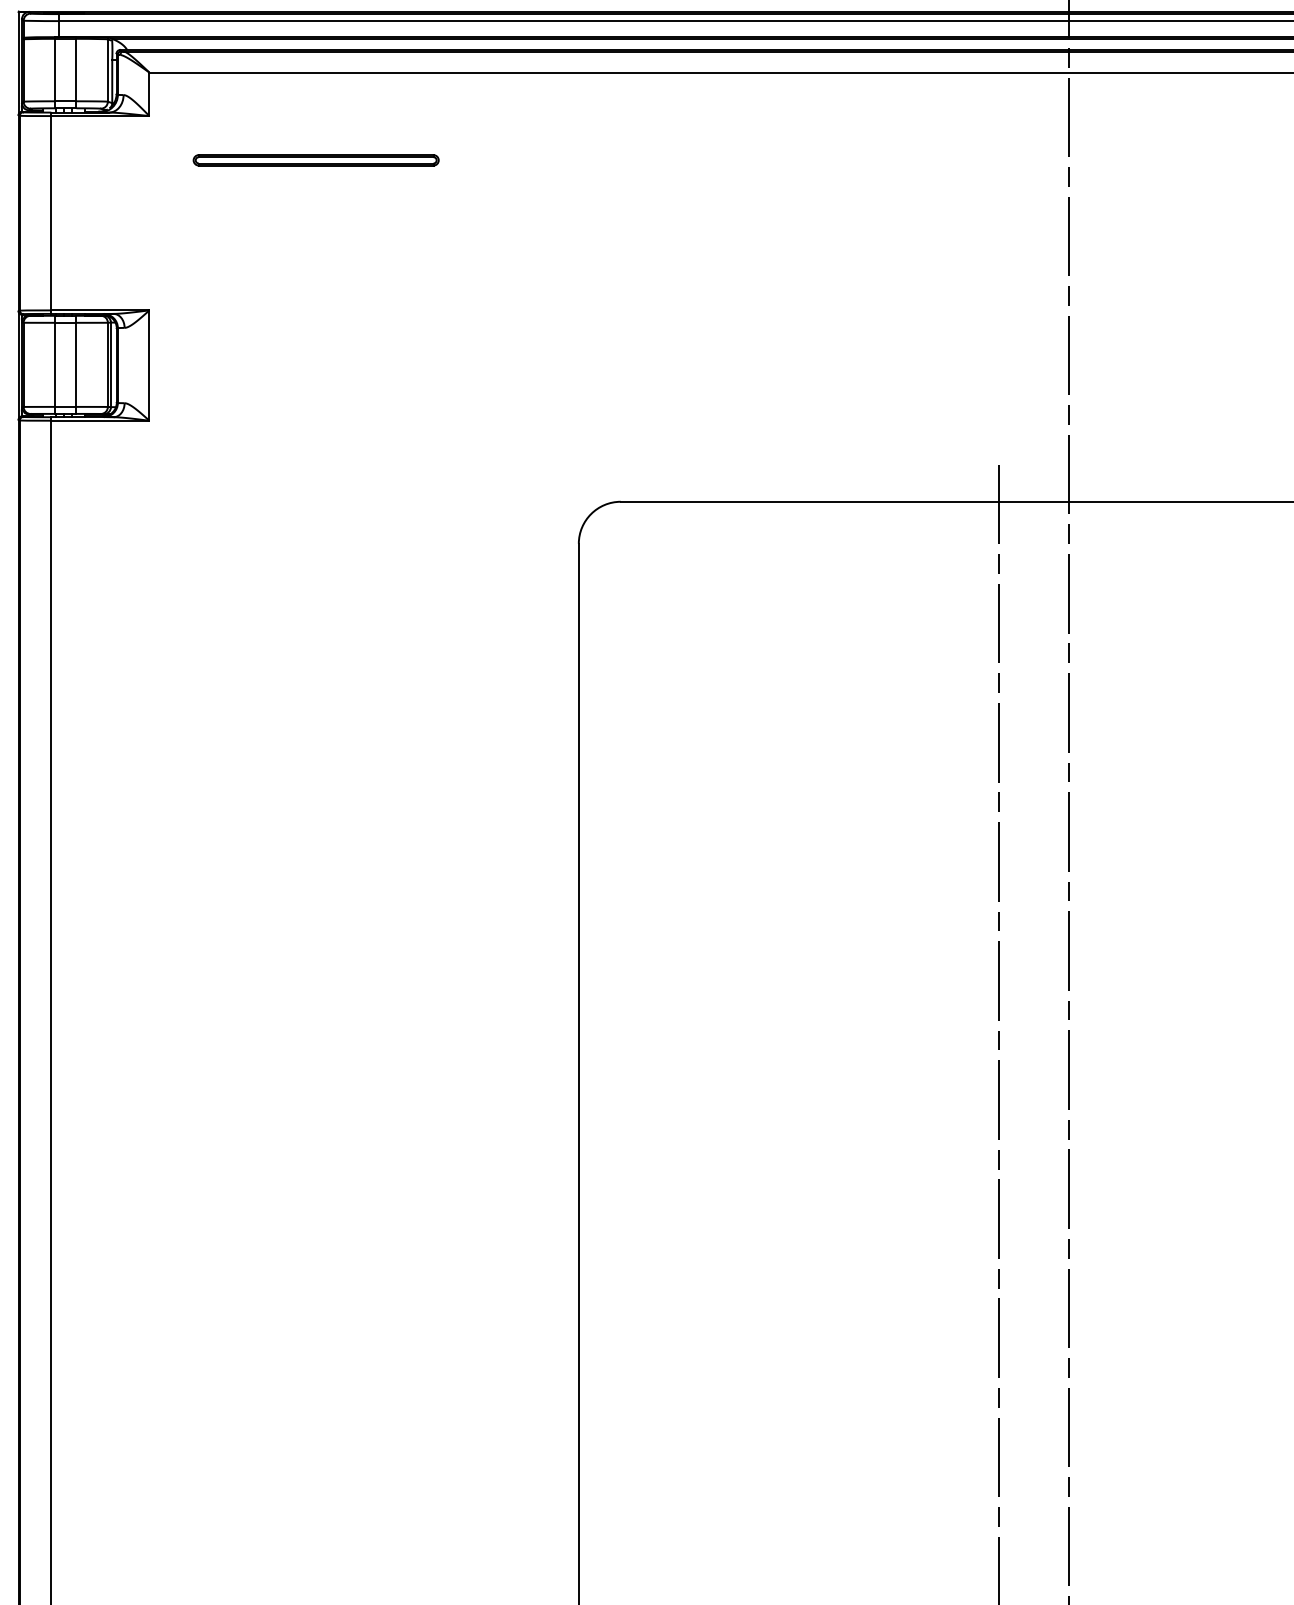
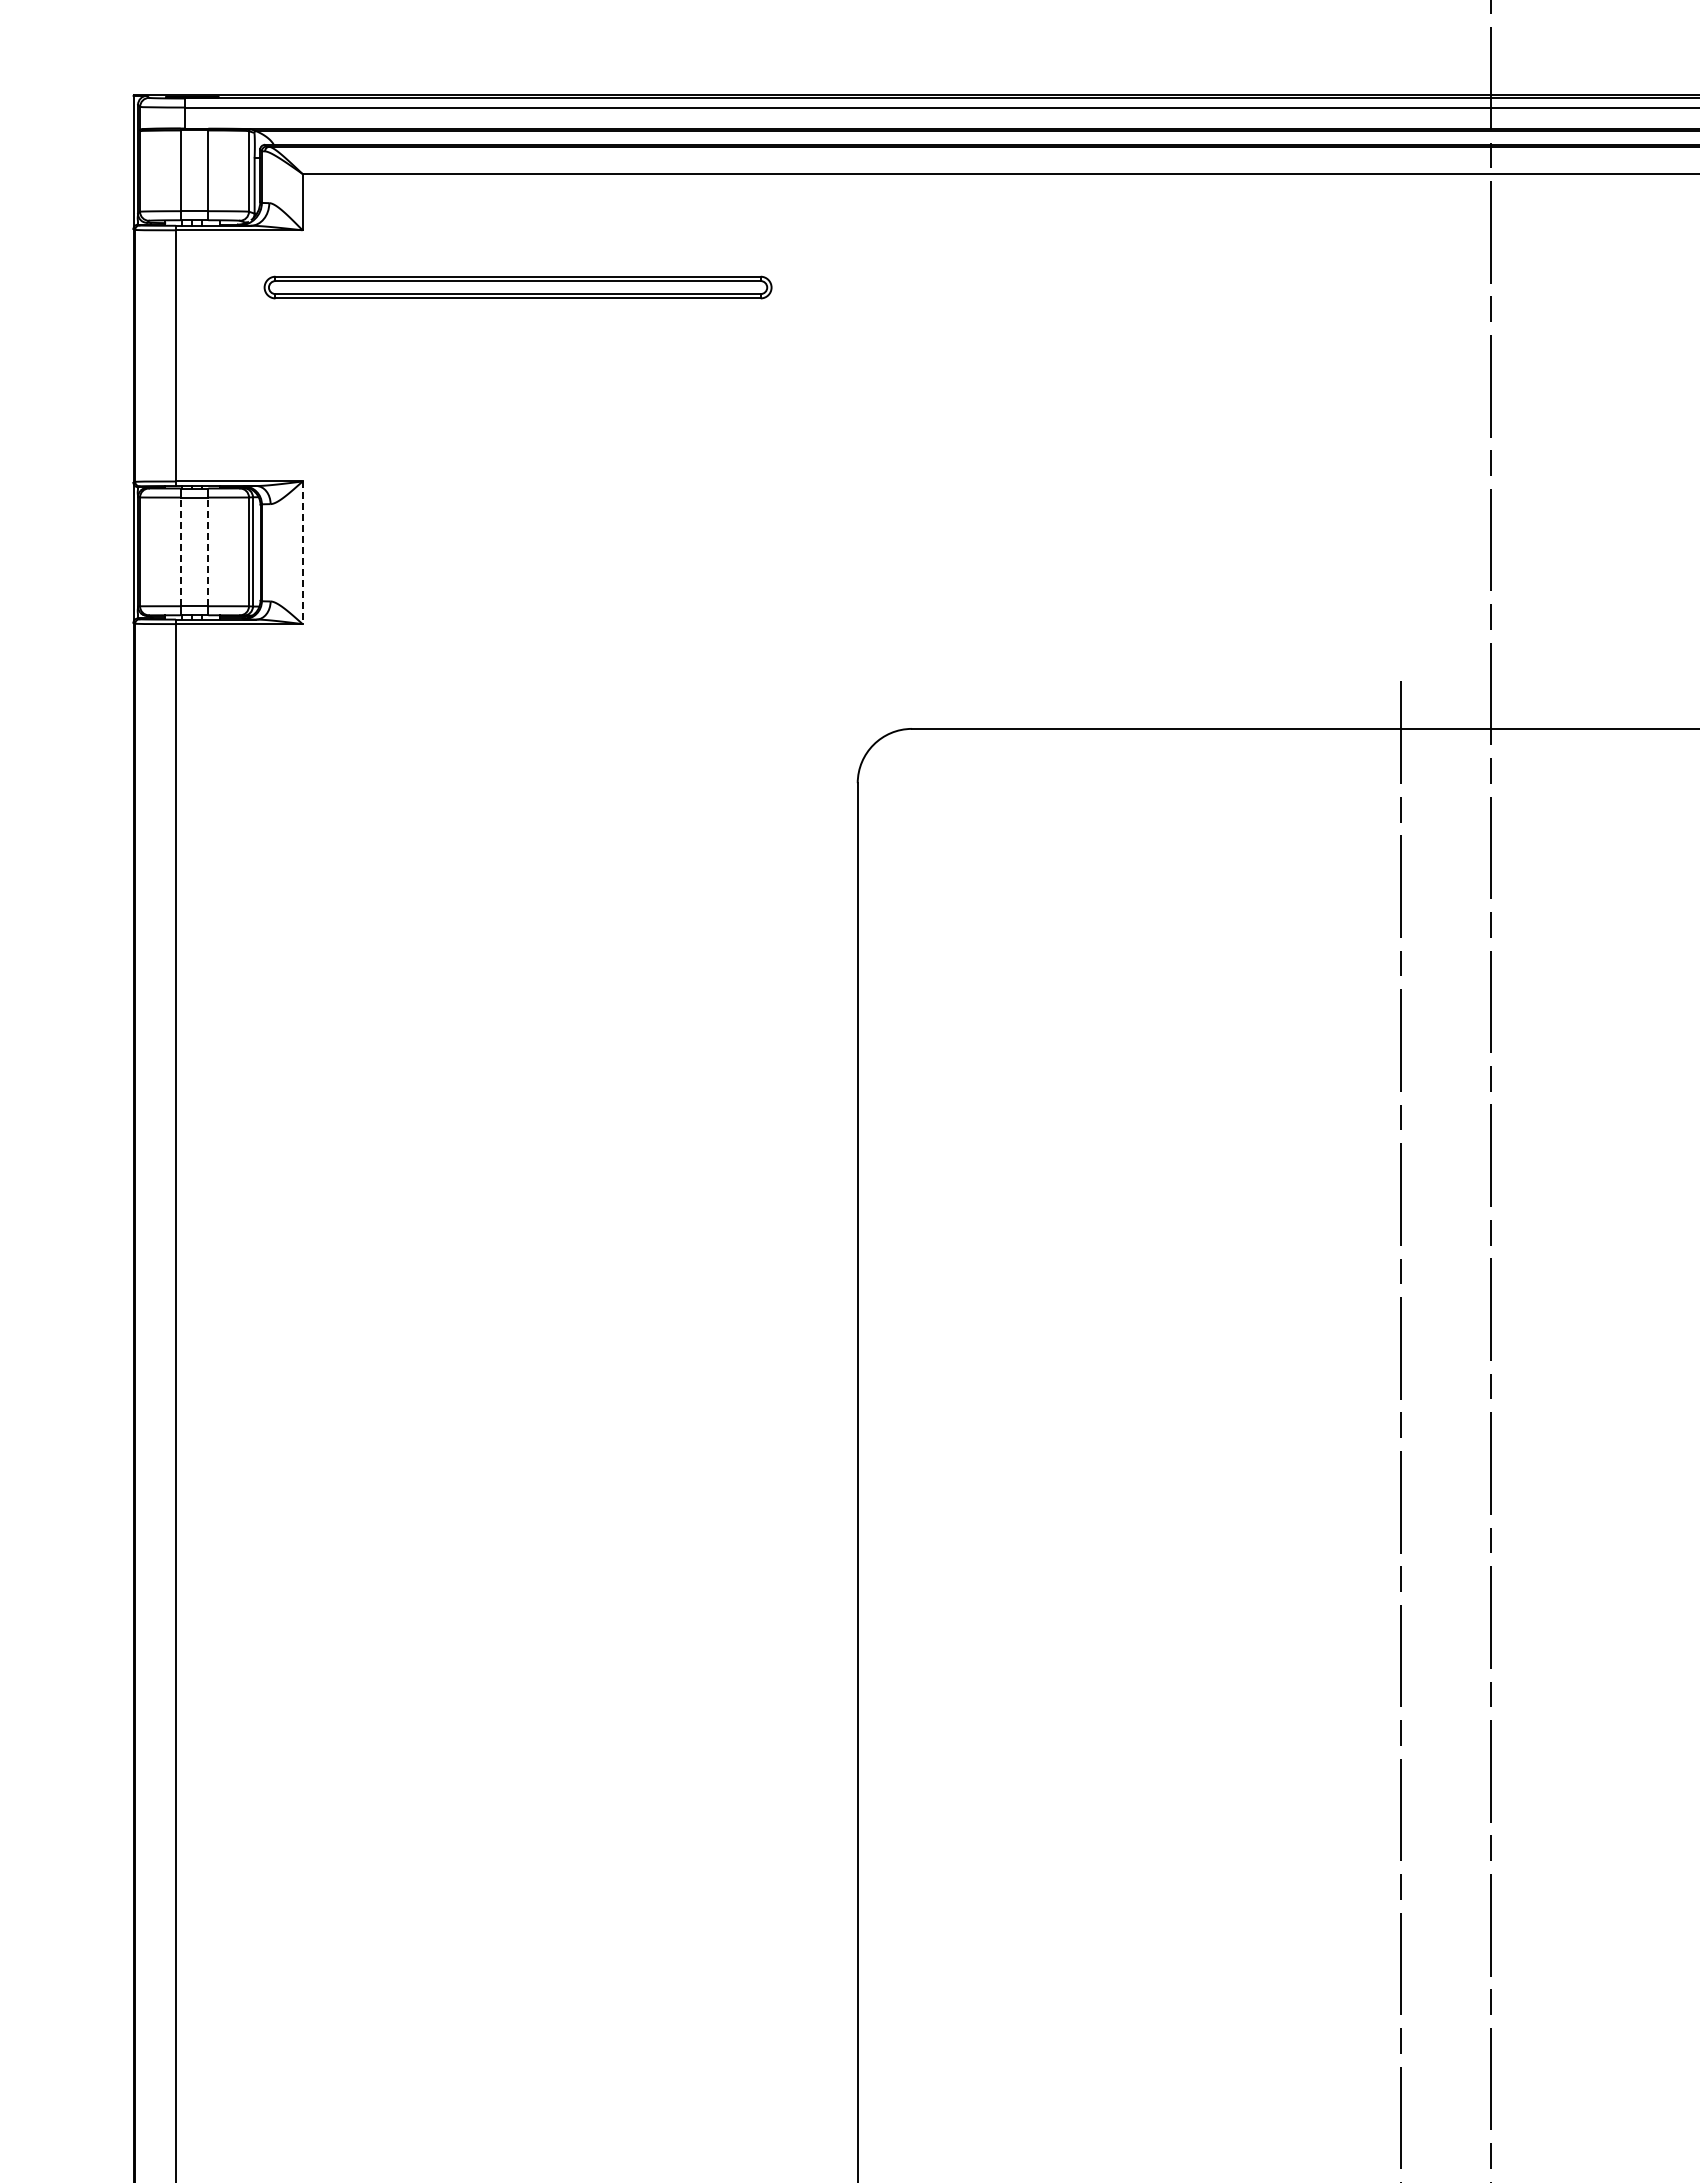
part: (316, 160) -> (518, 287), size x1.6
line: (54, 364) -> (180, 551), solid -> dashed
line: (76, 364) -> (208, 551), solid -> dashed
line: (149, 366) -> (302, 553), solid -> dashed

